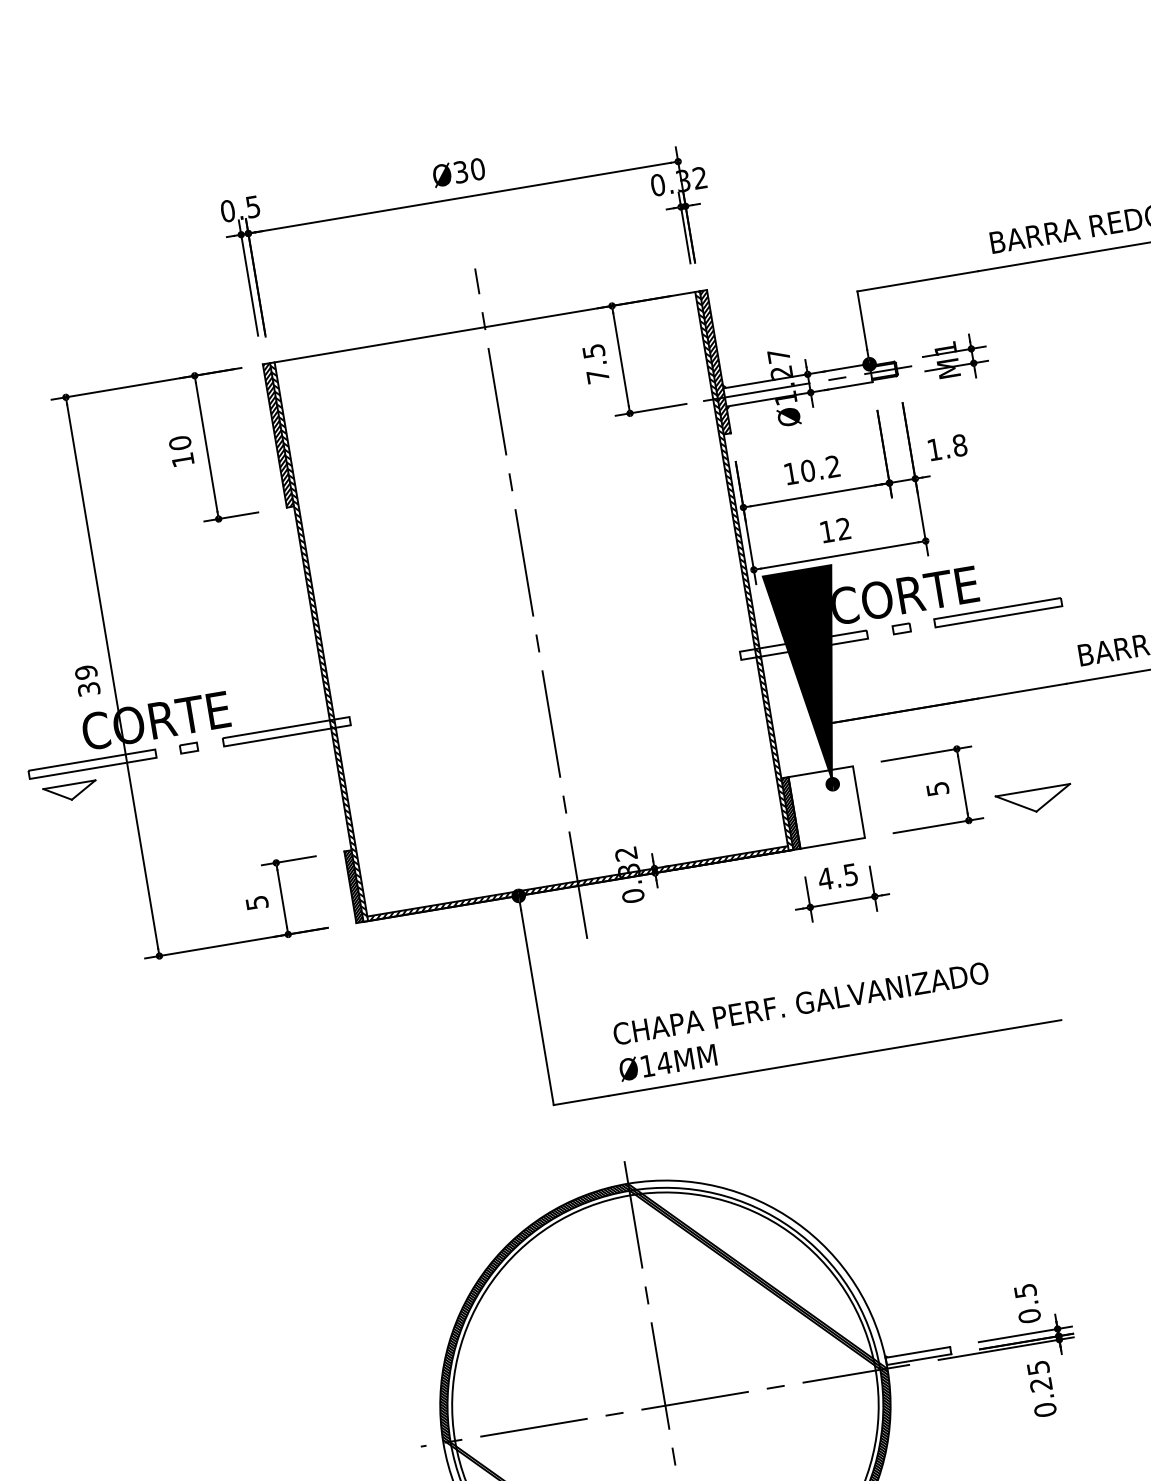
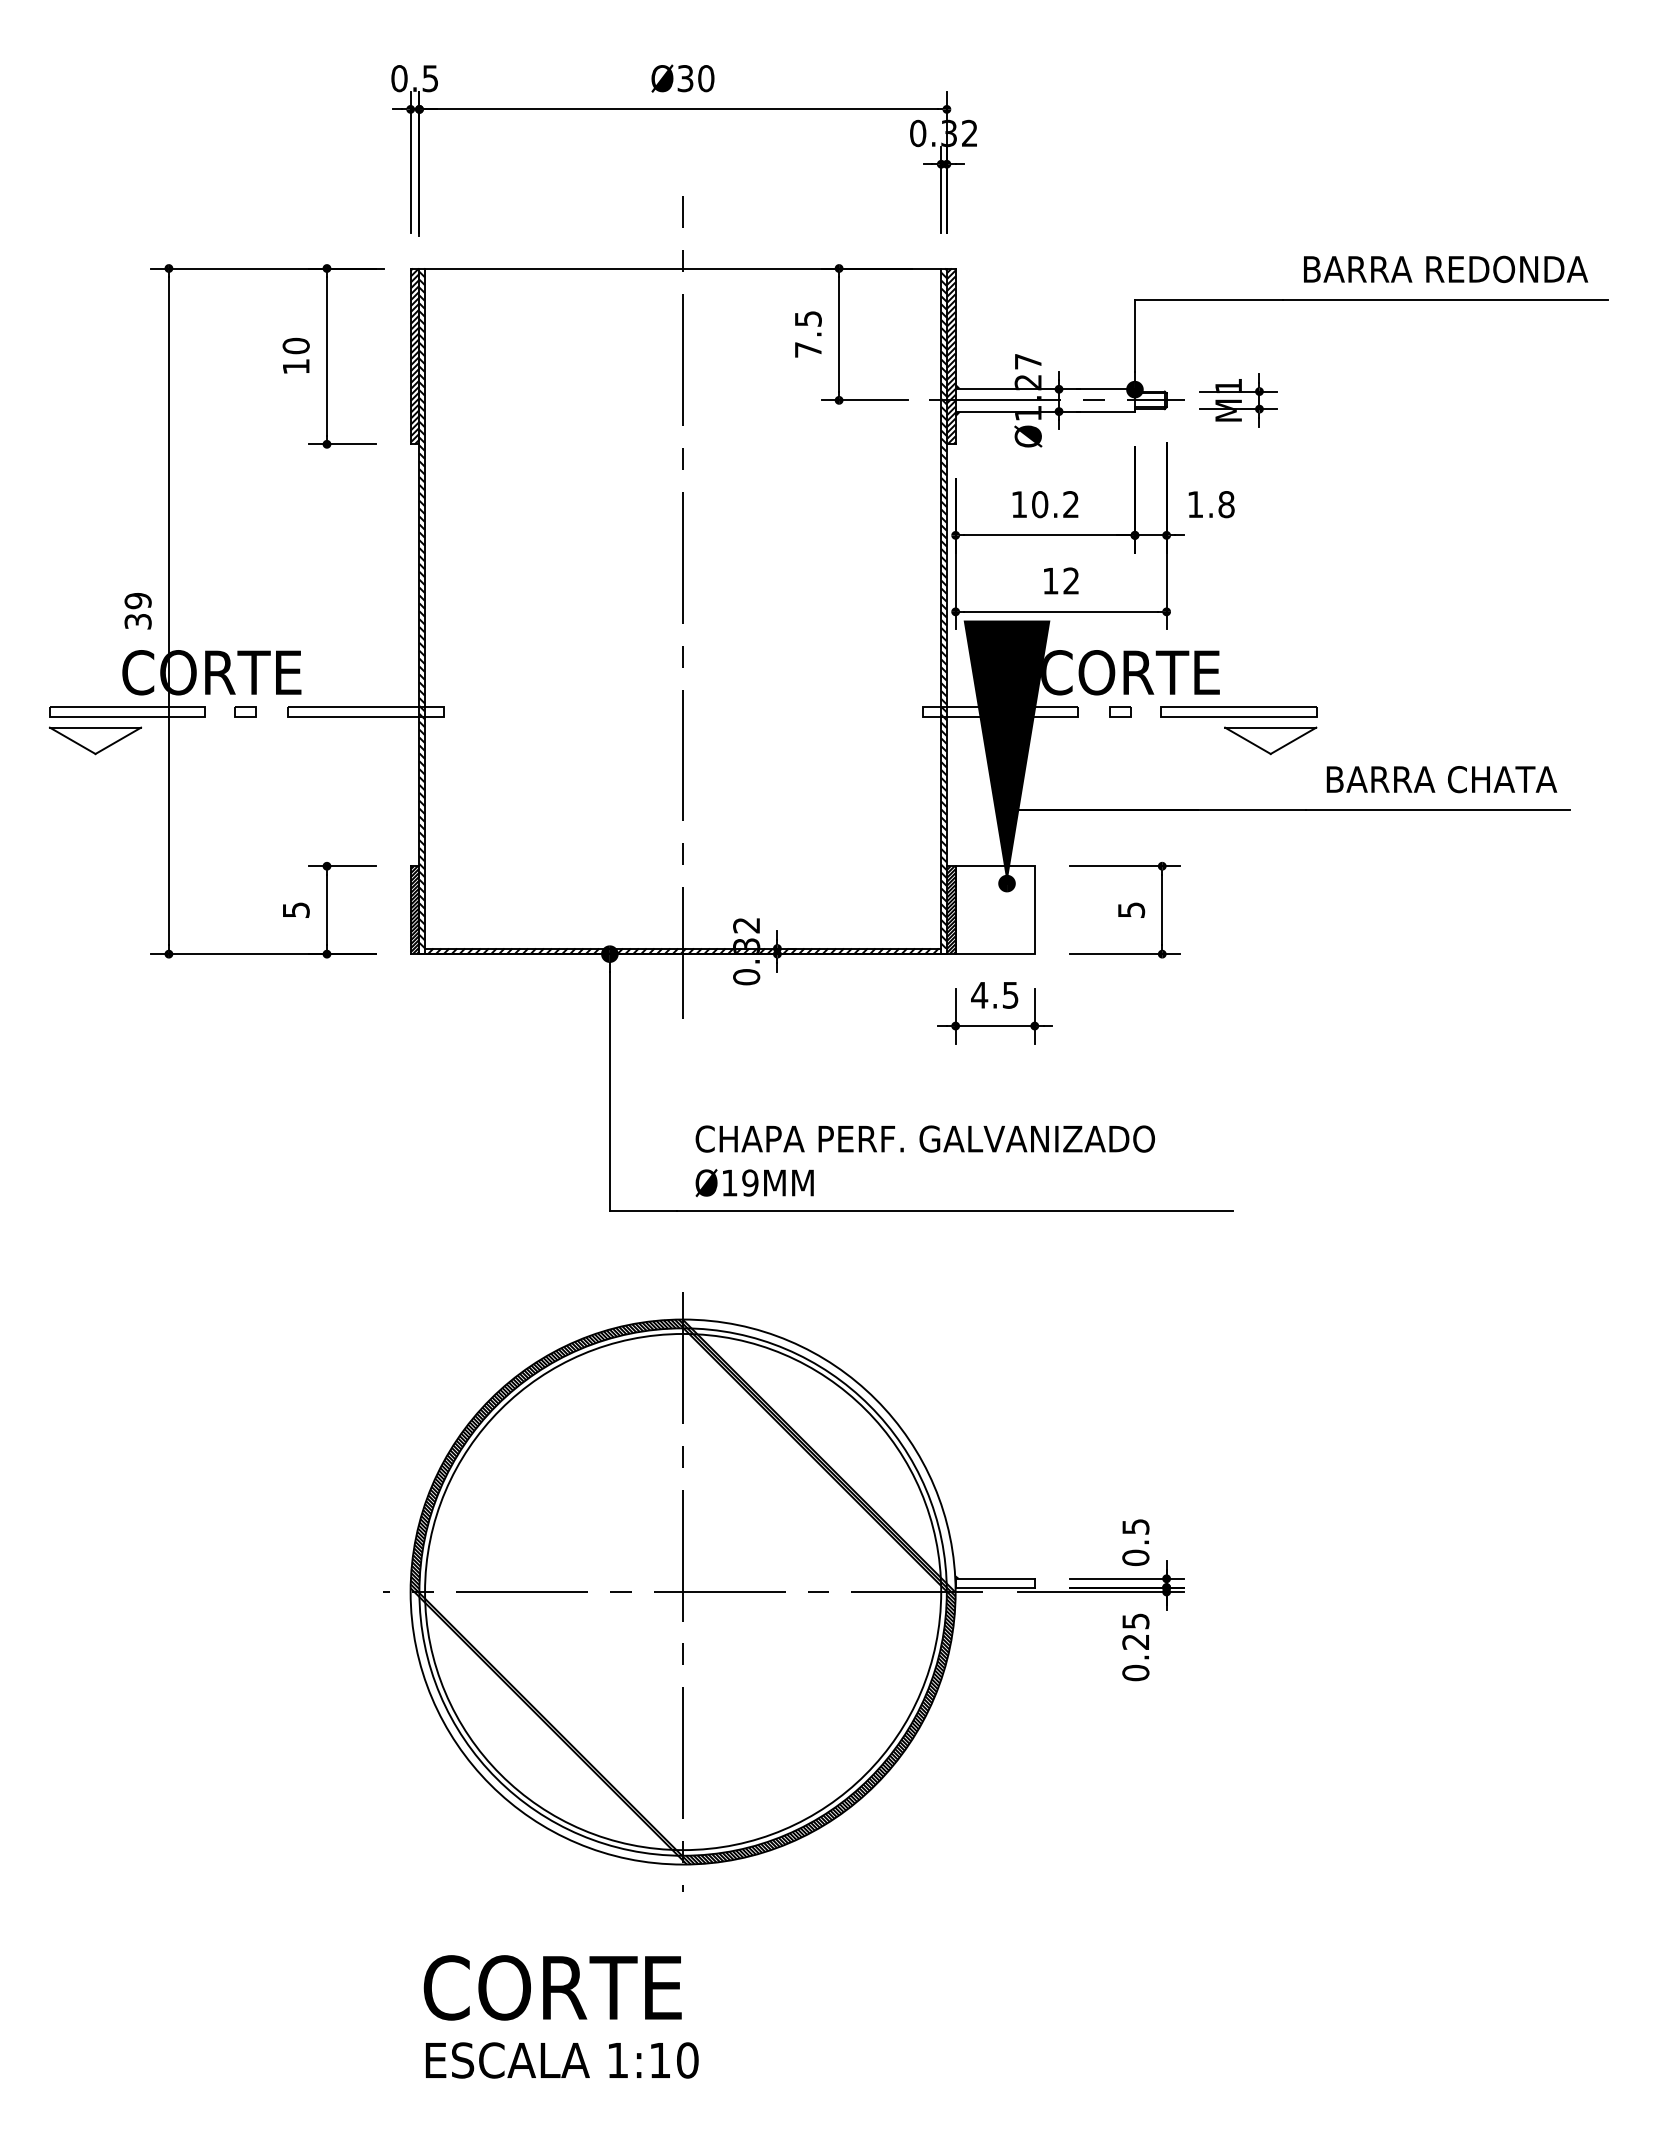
part: (70, 791) -> (95, 740), size x1.43
part: (1034, 800) -> (1270, 740), moved
text: (663, 1062) -> (749, 1182), Ø14MM -> Ø19MM

